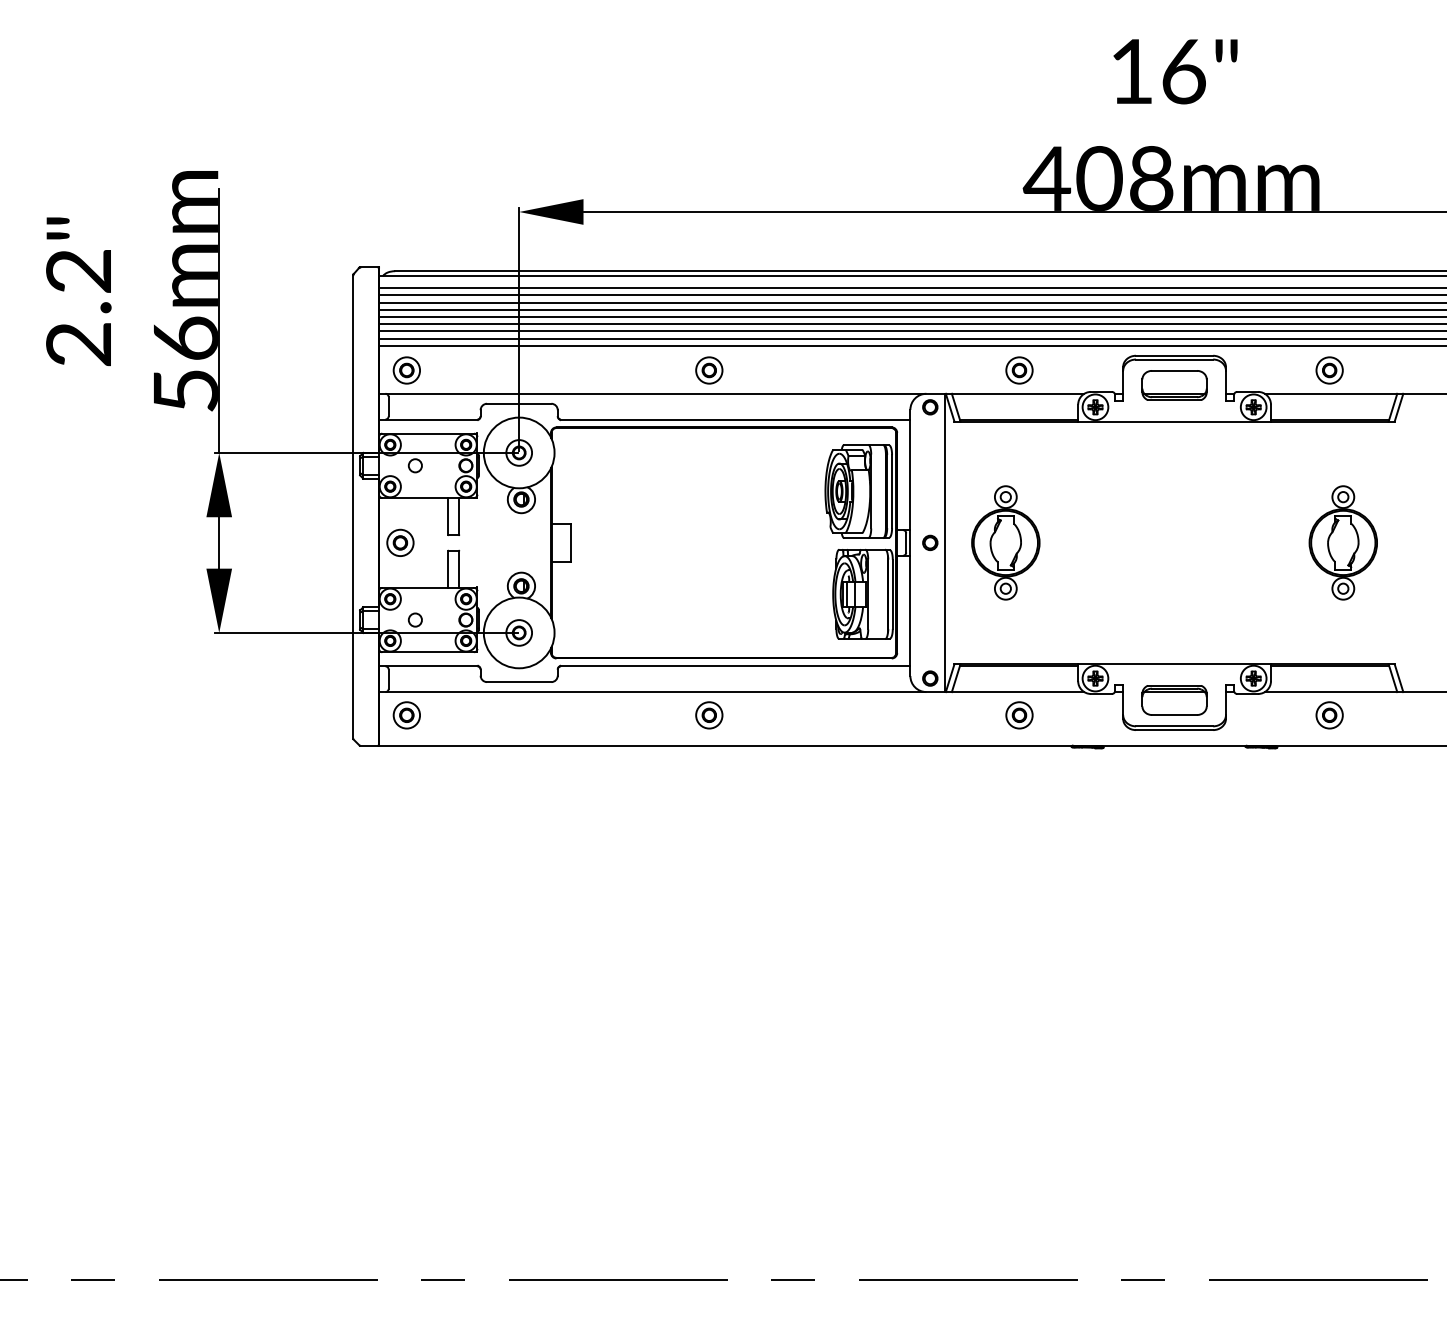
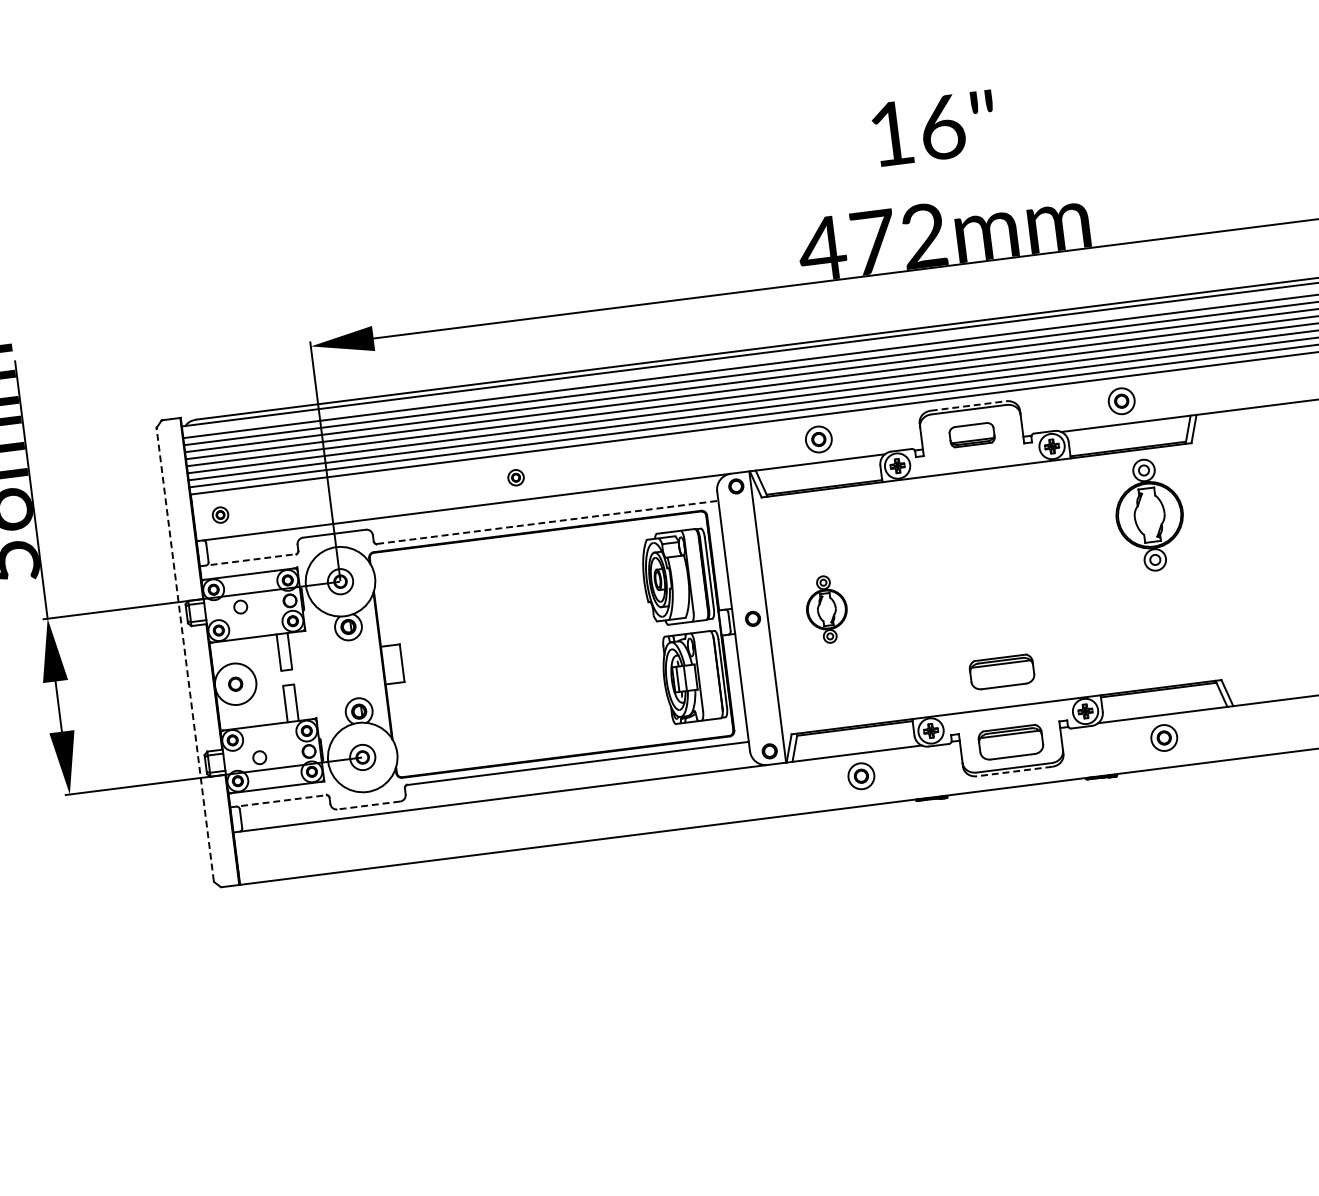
text: (1124, 178) -> (897, 239), 408mm -> 472mm
line: (1174, 355) -> (968, 405), solid -> dashed
part: (406, 370) -> (220, 515), size x0.6
part: (709, 370) -> (516, 477), size x0.6
part: (1174, 385) -> (972, 435), size x0.7
line: (428, 419) -> (247, 560), solid -> dashed
line: (735, 419) -> (547, 522), solid -> dashed
line: (353, 506) -> (185, 654), solid -> dashed
circle: (400, 542) -> (235, 683), size x1.6
part: (1005, 542) -> (826, 609), size x0.6
part: (1342, 542) -> (1148, 514), moved
part: (1174, 628) -> (1002, 672), added
line: (428, 666) -> (278, 801), solid -> dashed
line: (518, 682) -> (368, 805), solid -> dashed
part: (406, 715) -> (262, 851), removed
part: (709, 715) -> (558, 814), removed
line: (1174, 730) -> (1014, 771), solid -> dashed

